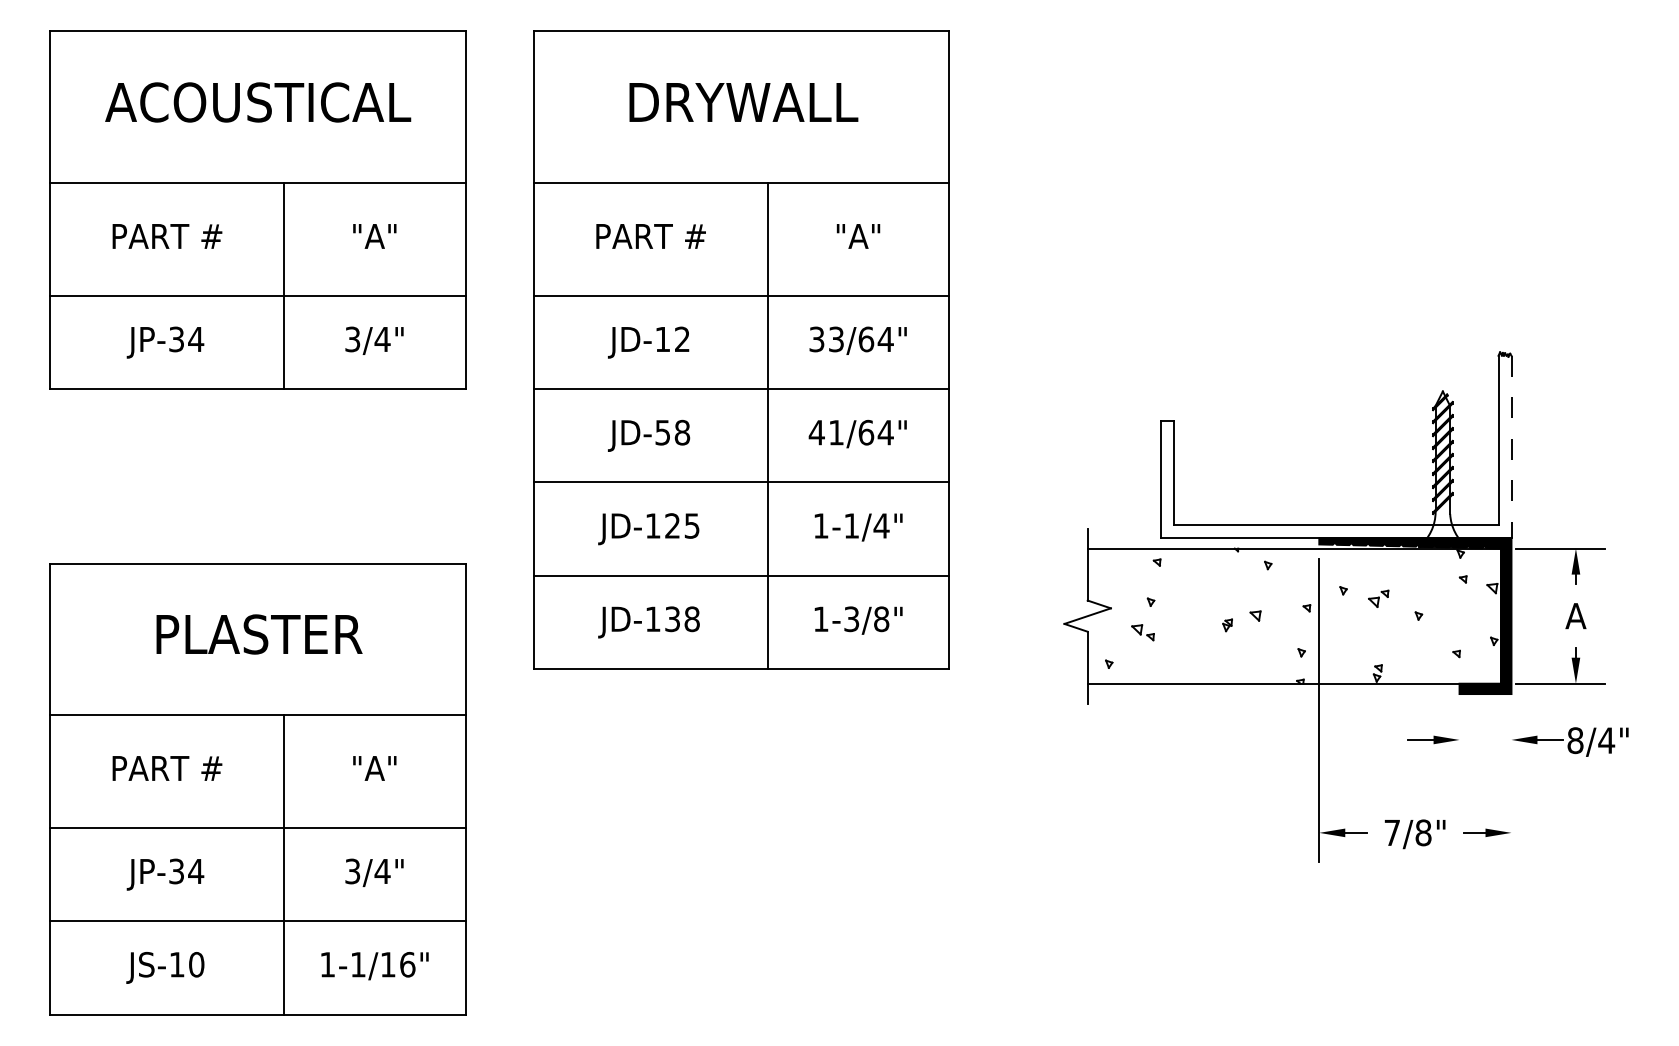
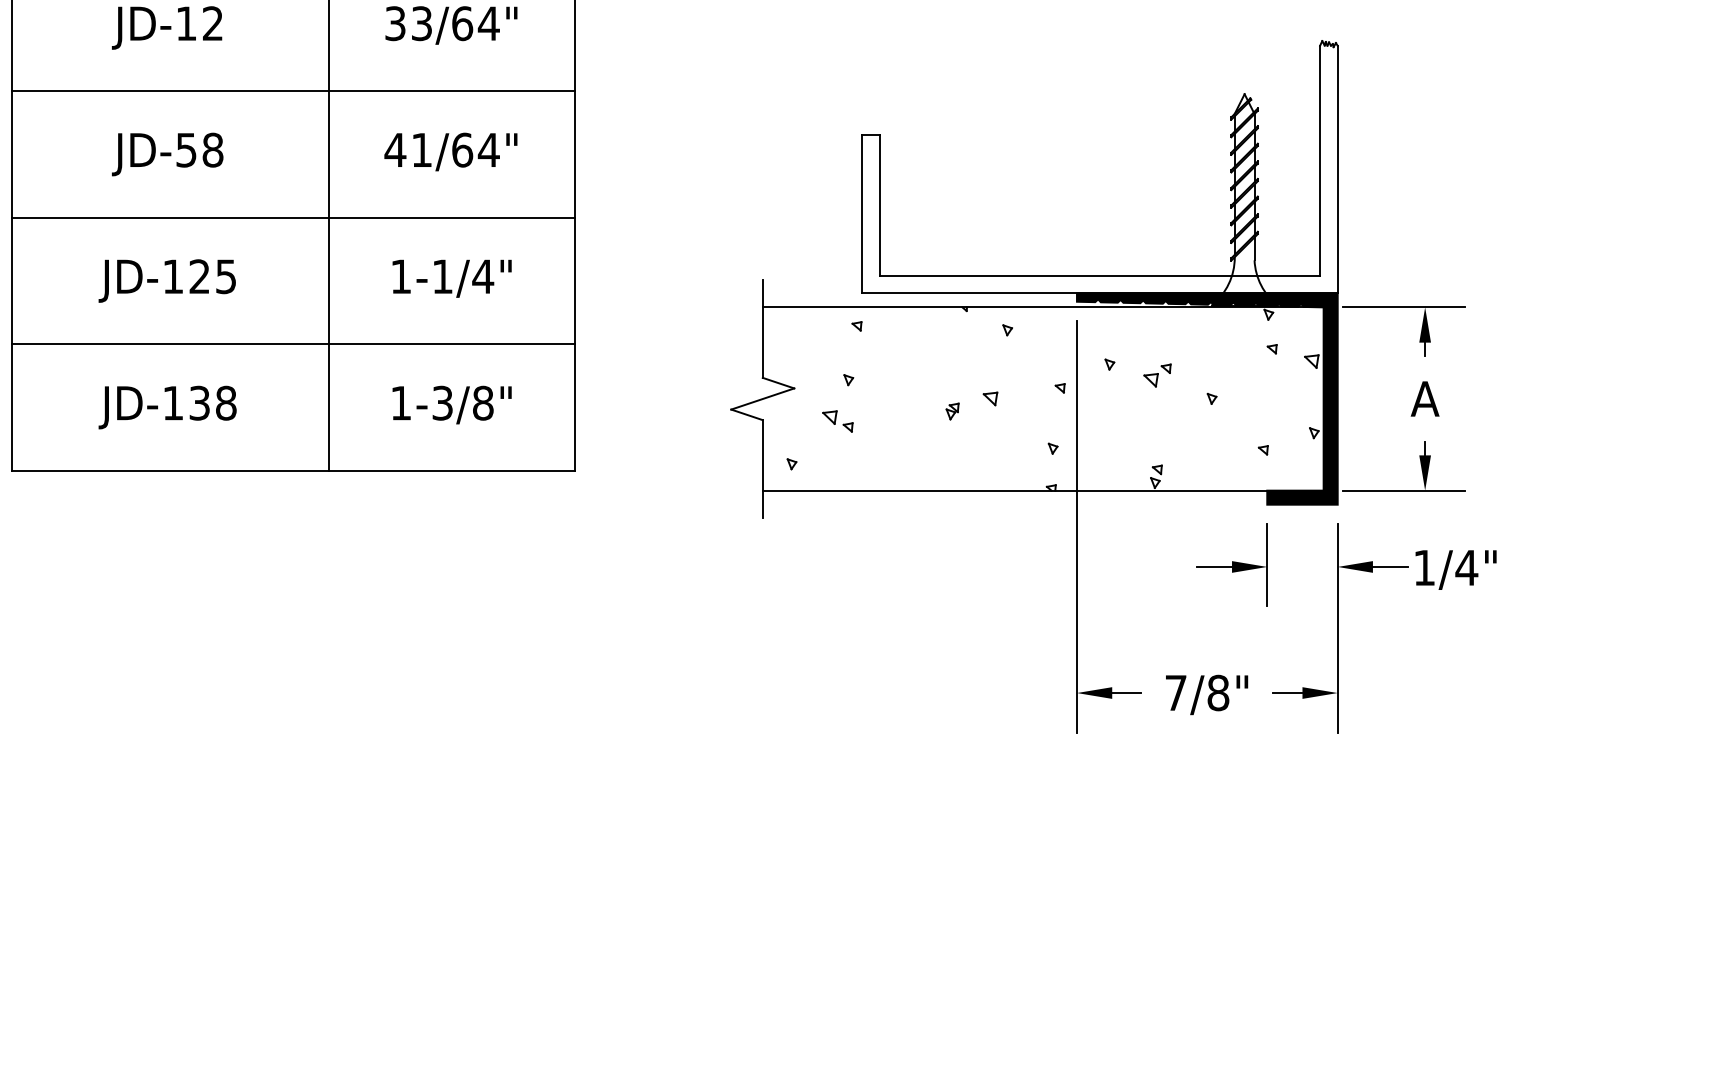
line: (1511, 447) -> (1337, 170), dashed -> solid
line: (1459, 738) -> (1267, 564), added
text: (1575, 740) -> (1424, 567), 8/4" -> 1/4"
line: (1511, 784) -> (1337, 627), added

